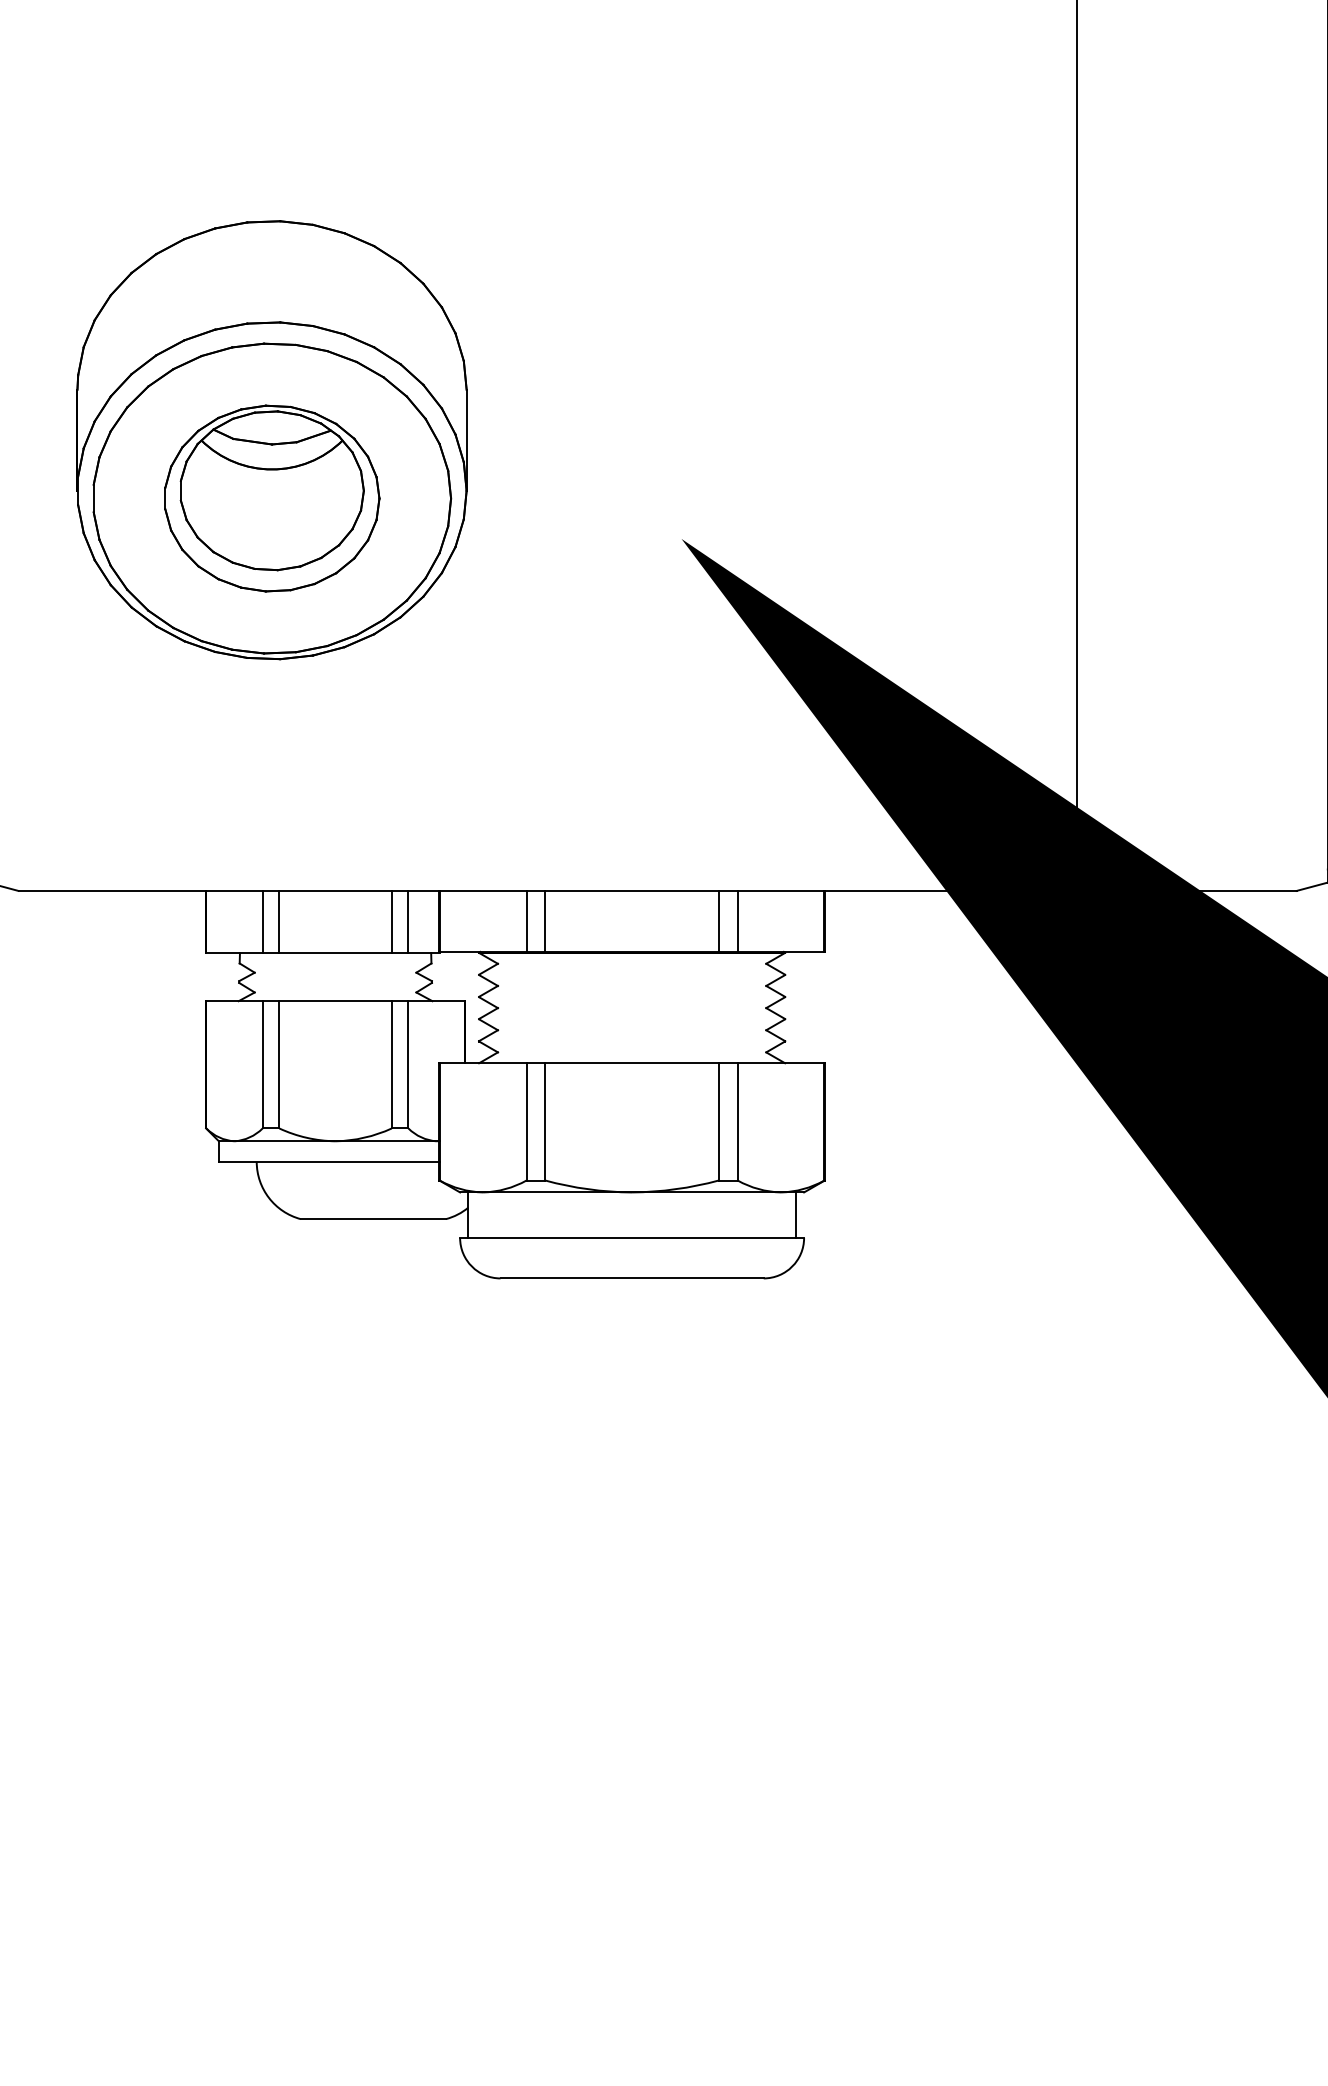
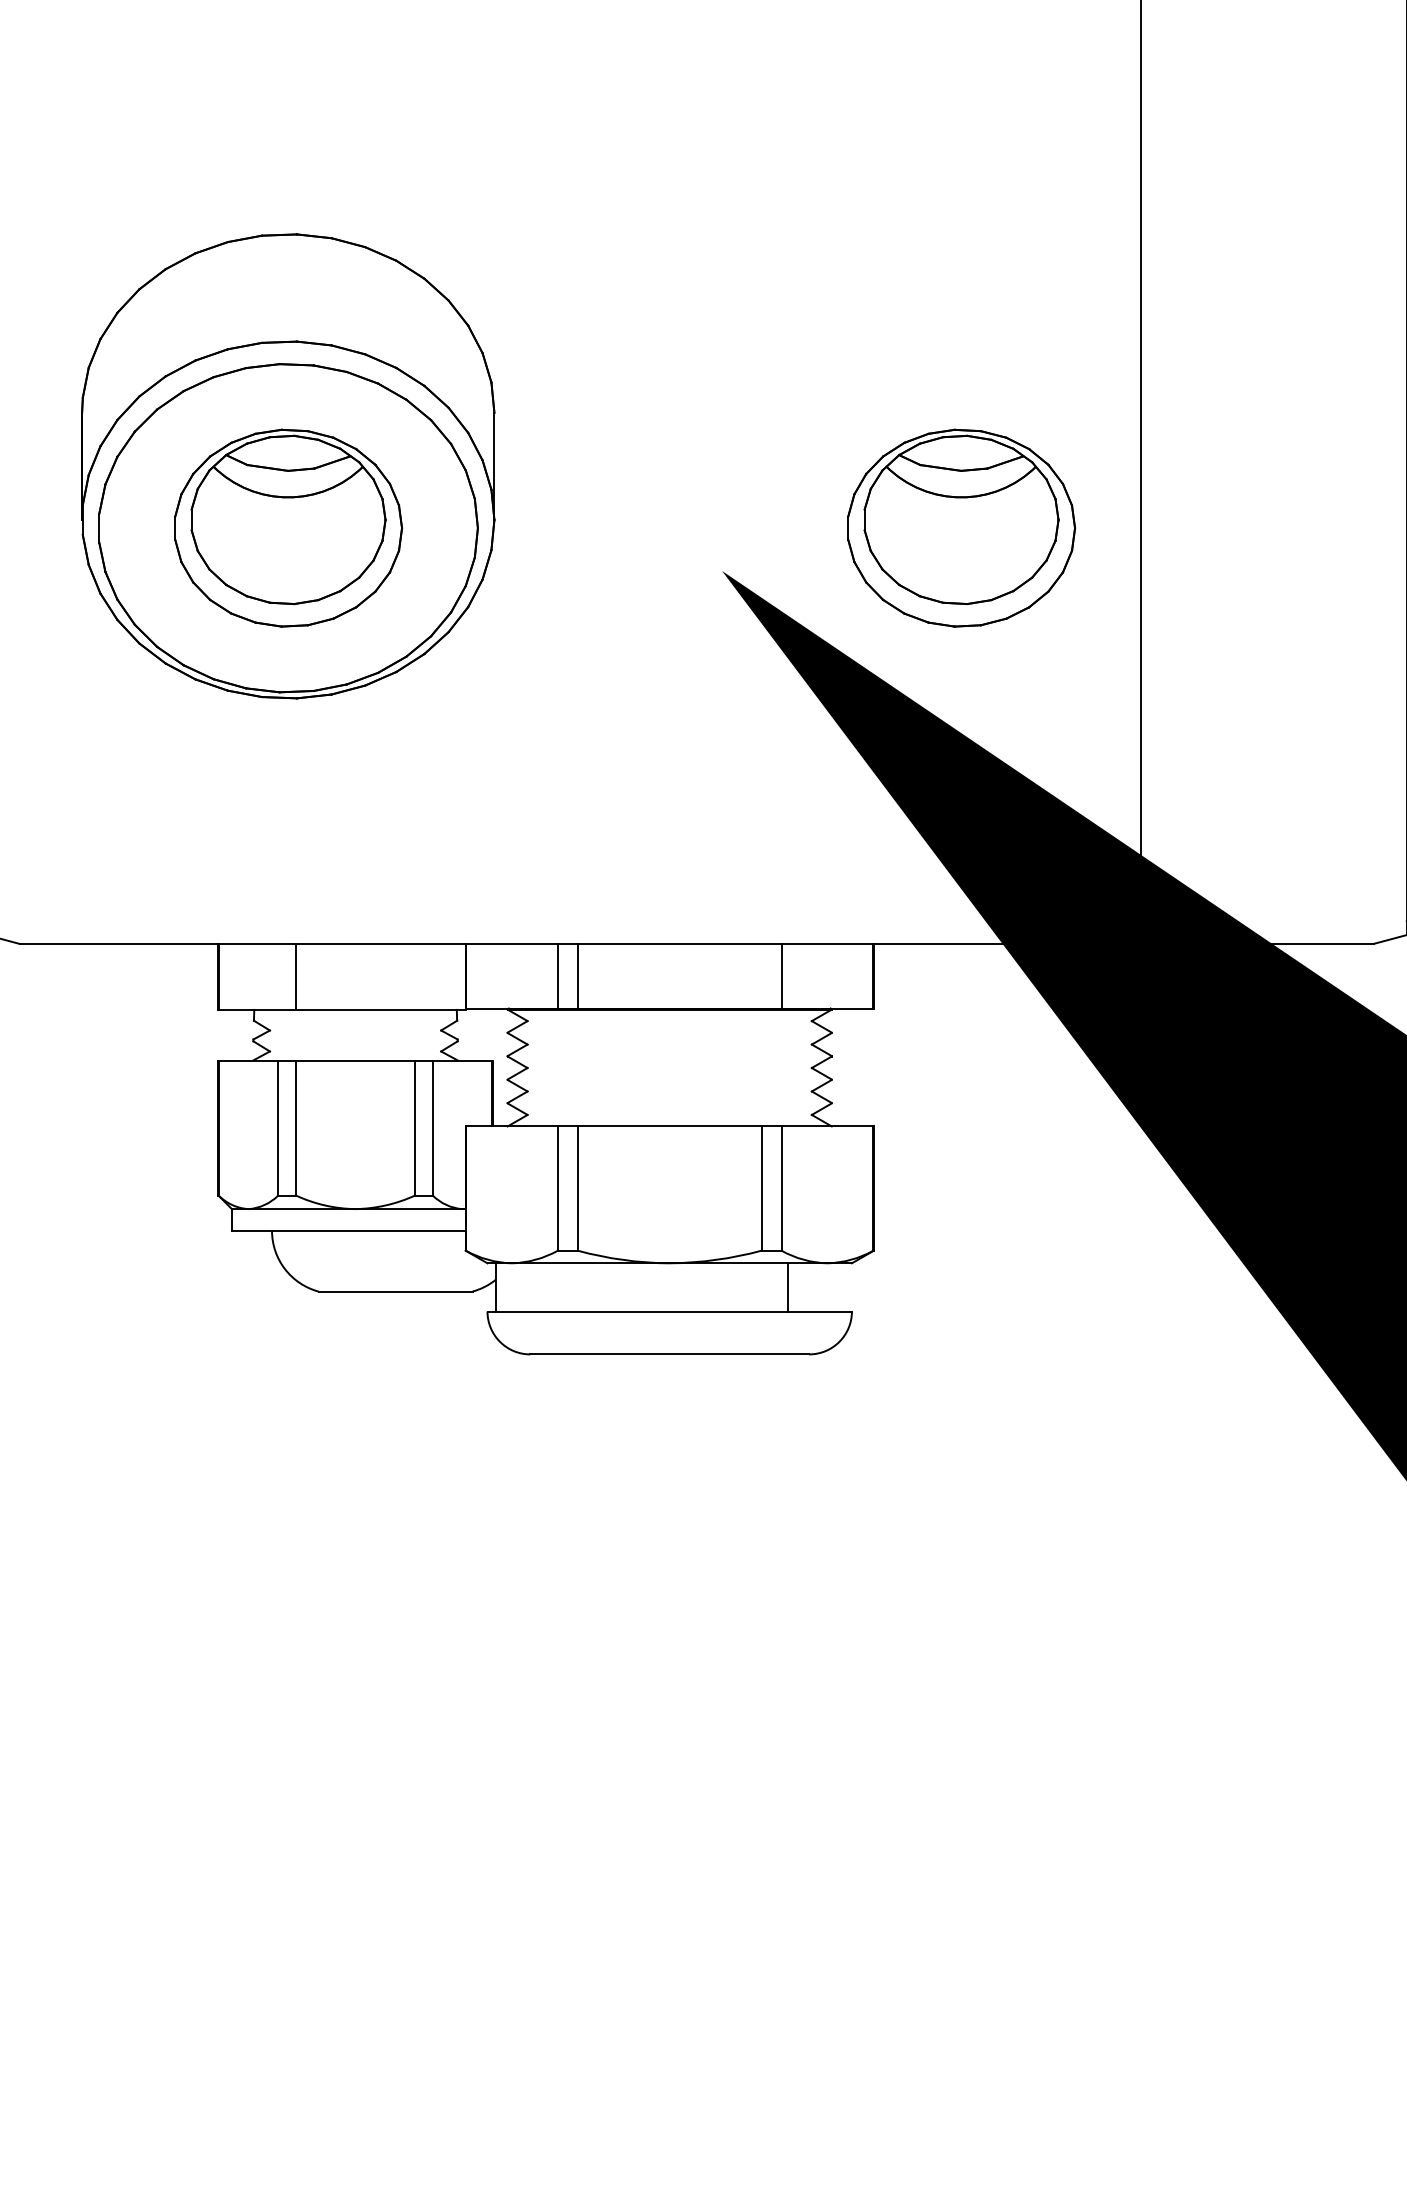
part: (907, 497) -> (961, 527), added
line: (718, 920) -> (761, 975), removed
line: (262, 921) -> (278, 976), removed
line: (392, 921) -> (415, 976), removed
line: (408, 921) -> (432, 976), removed
line: (796, 1215) -> (788, 1287), moved

